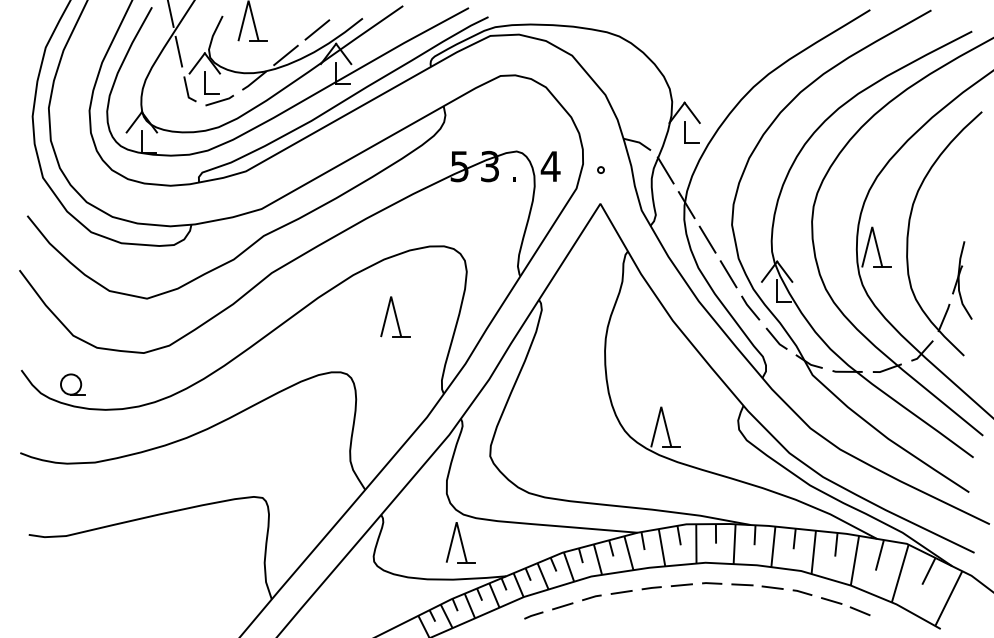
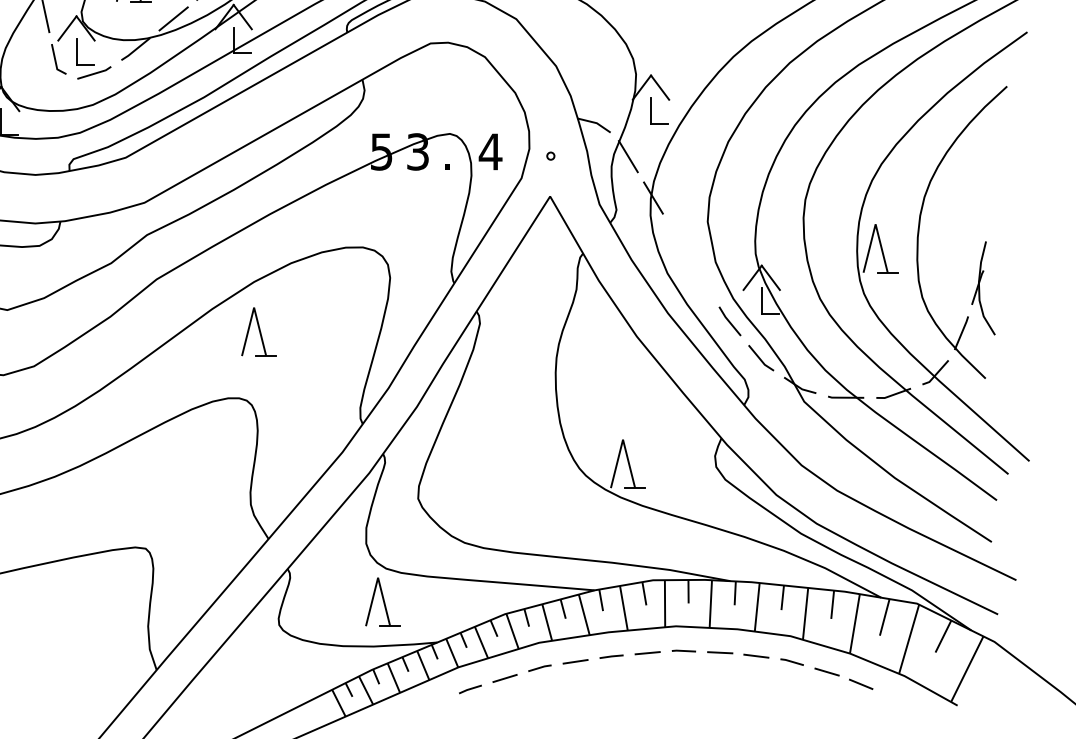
line: (707, 239) -> (678, 239), removed
line: (728, 274) -> (703, 281), removed
part: (395, 316) -> (259, 331), moved

